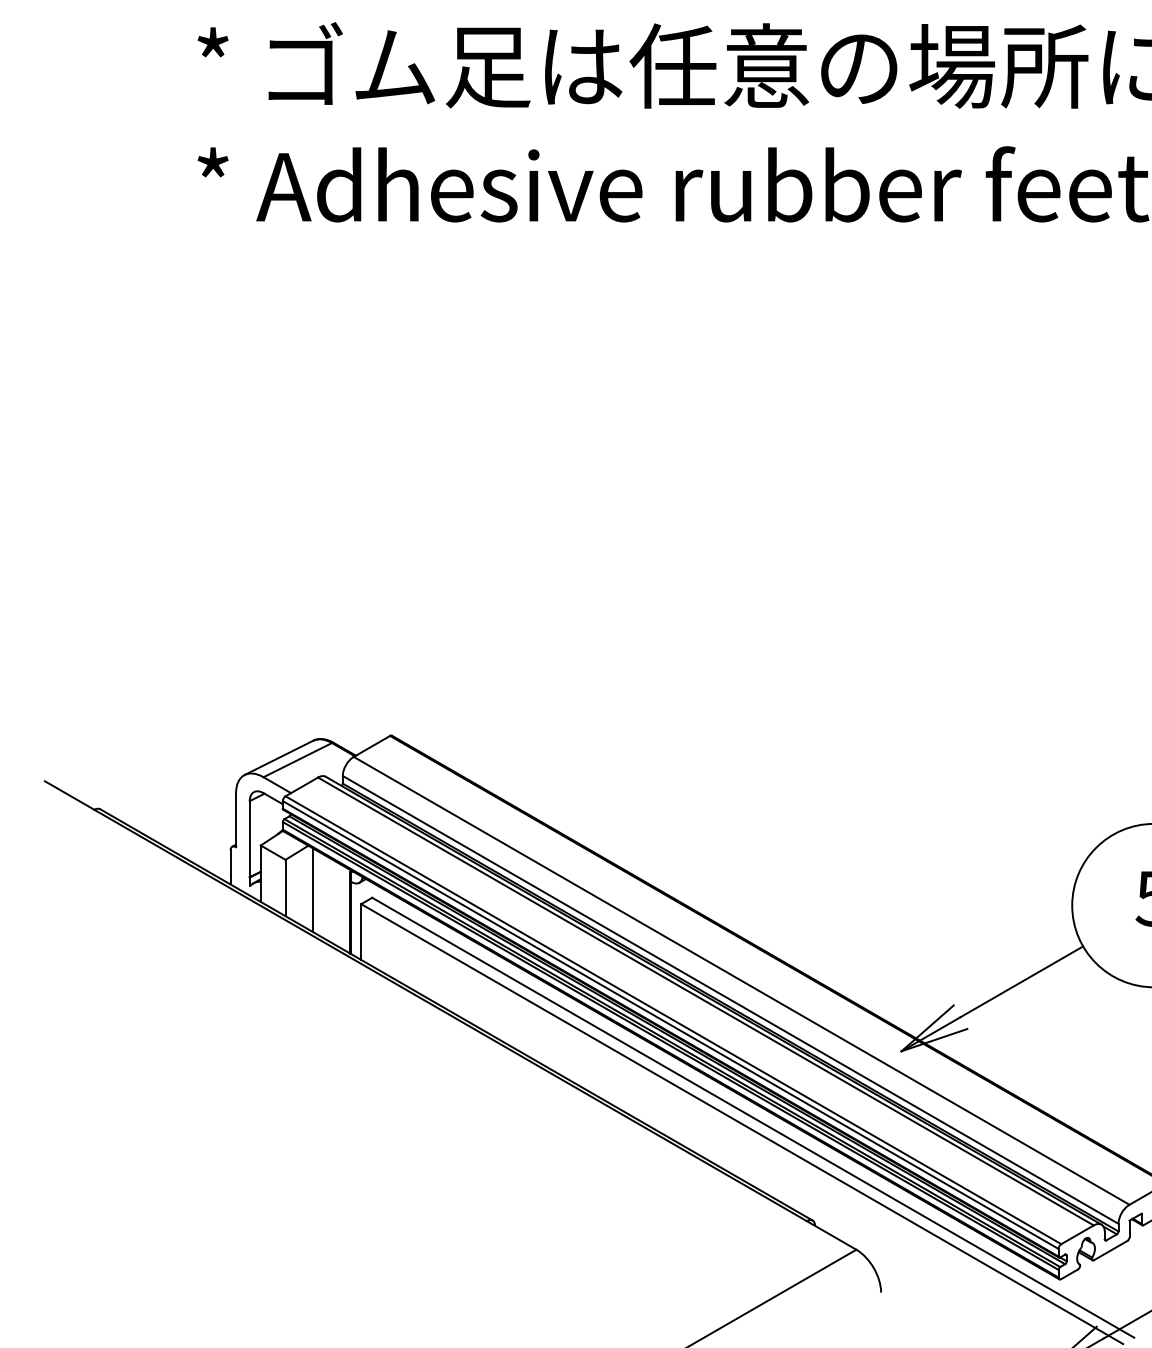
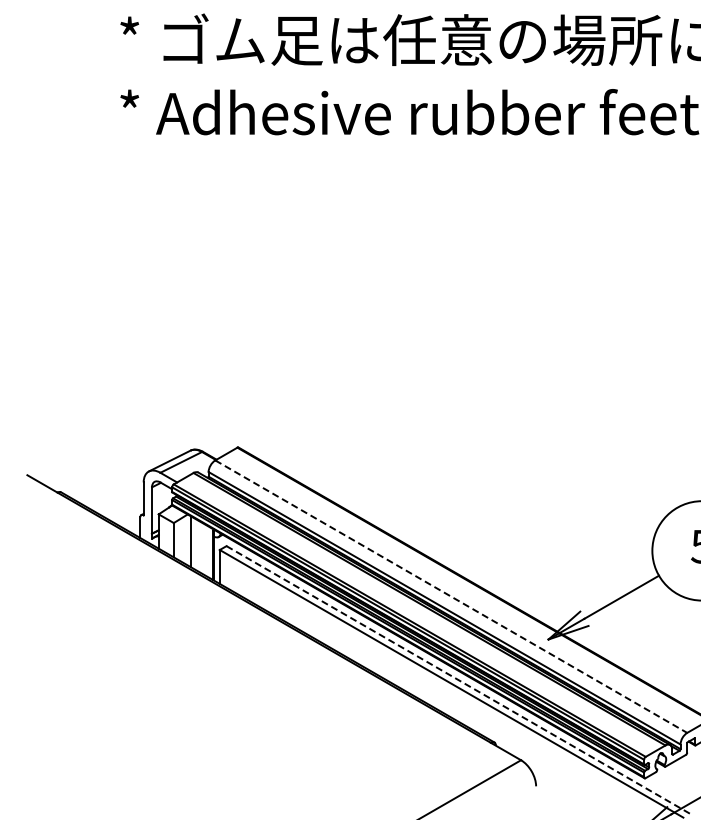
line: (742, 980) -> (451, 596), solid -> dashed
line: (753, 1117) -> (458, 679), solid -> dashed

